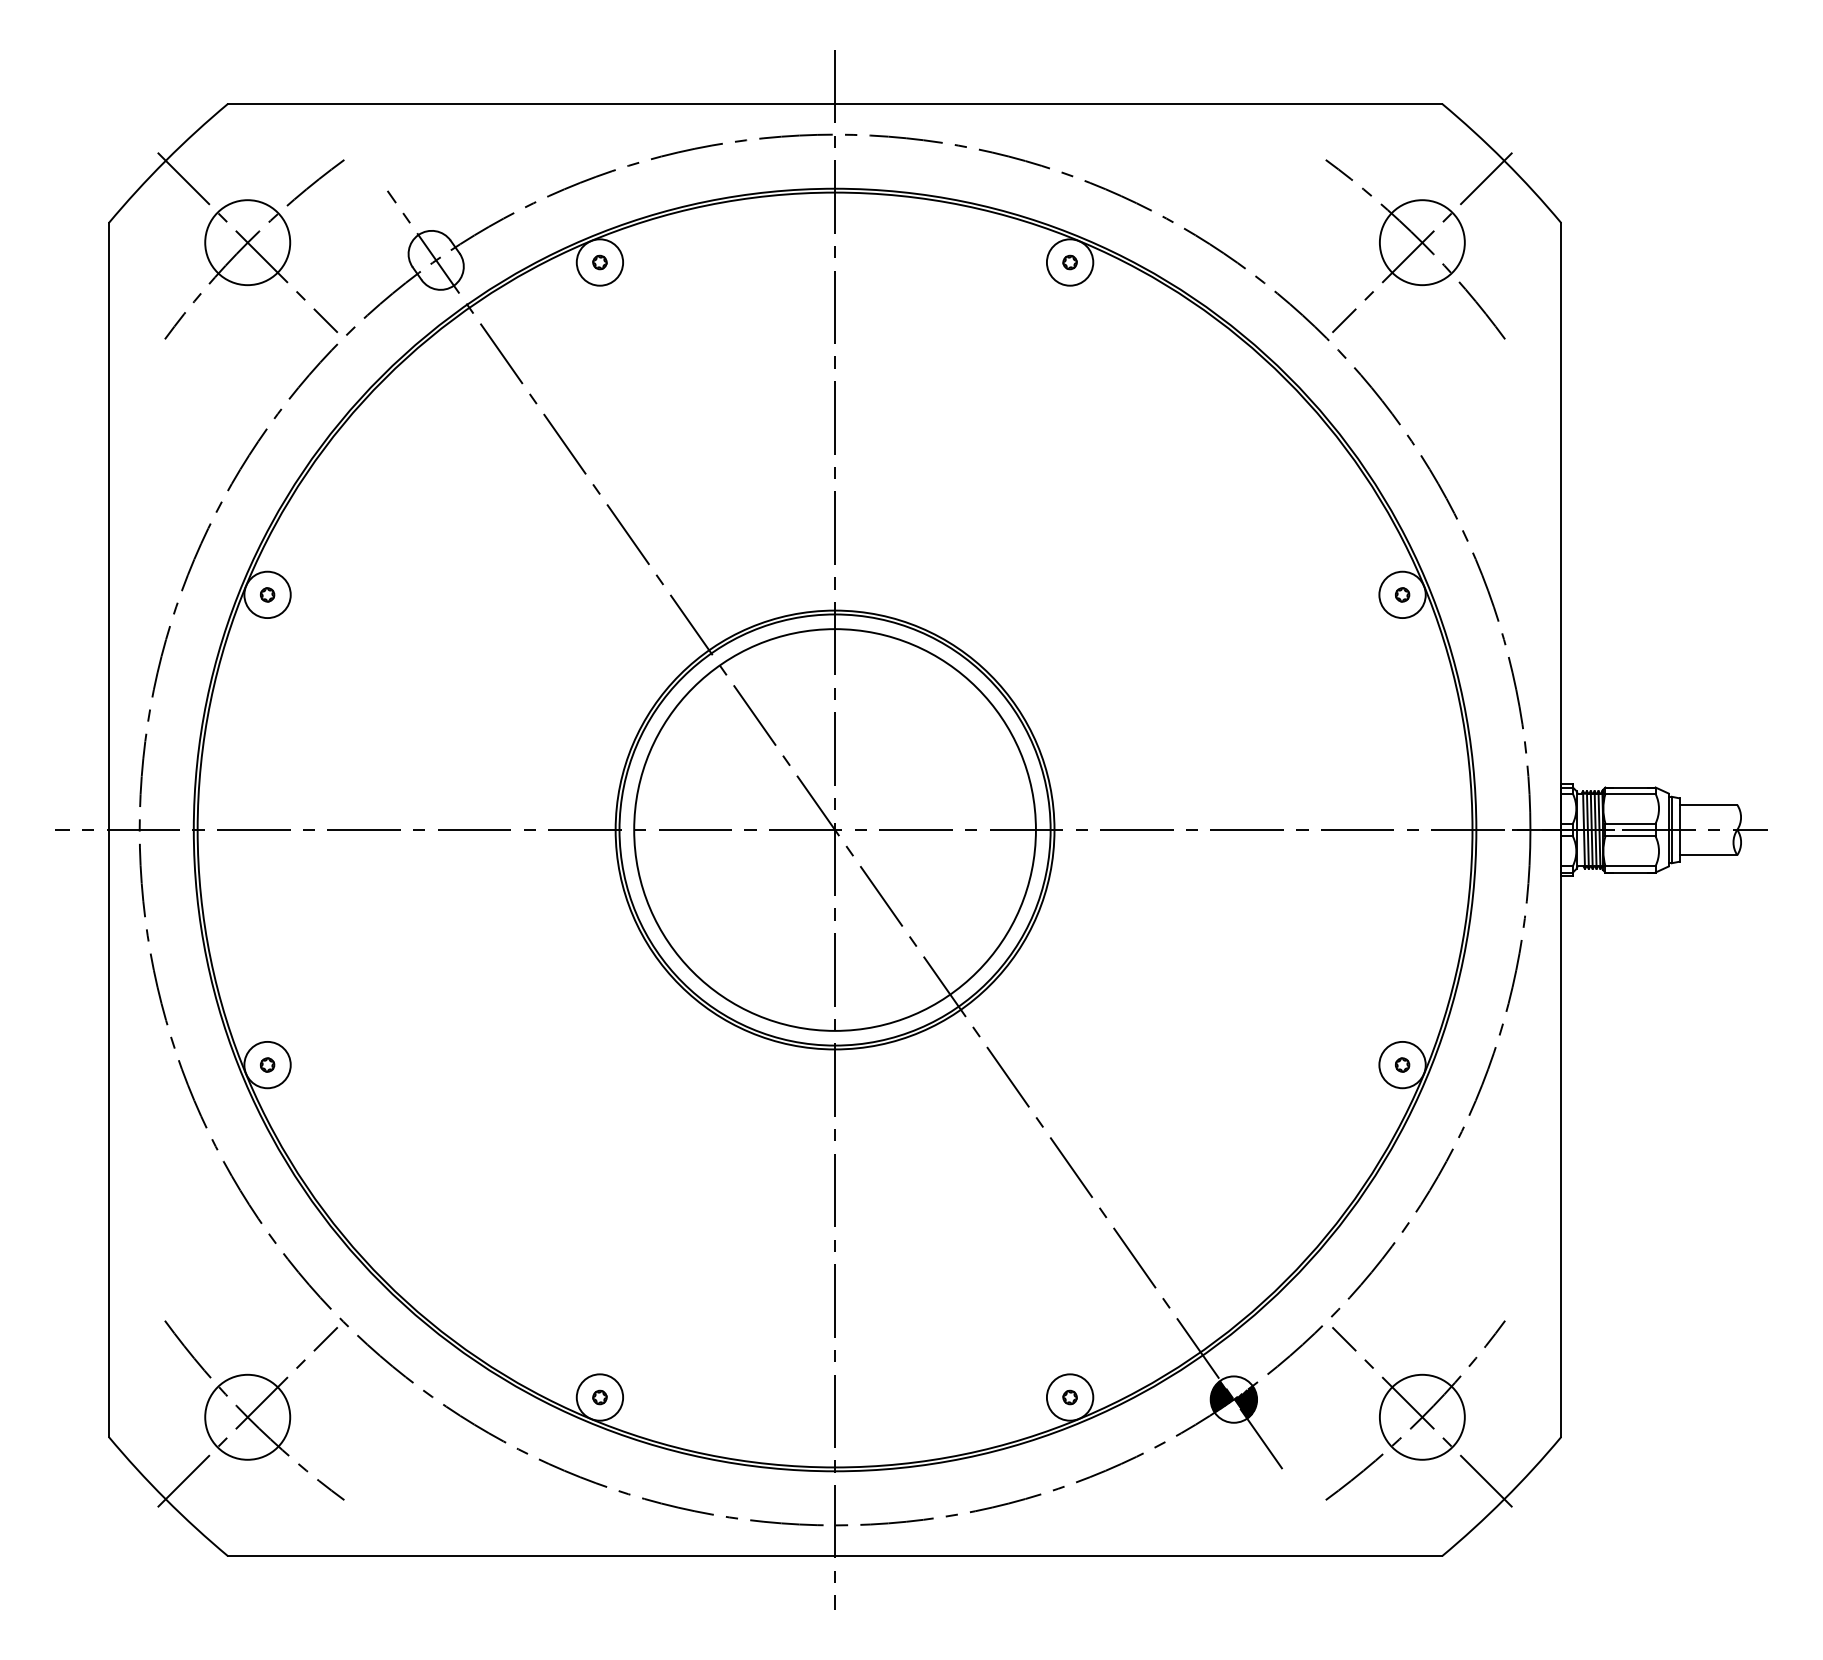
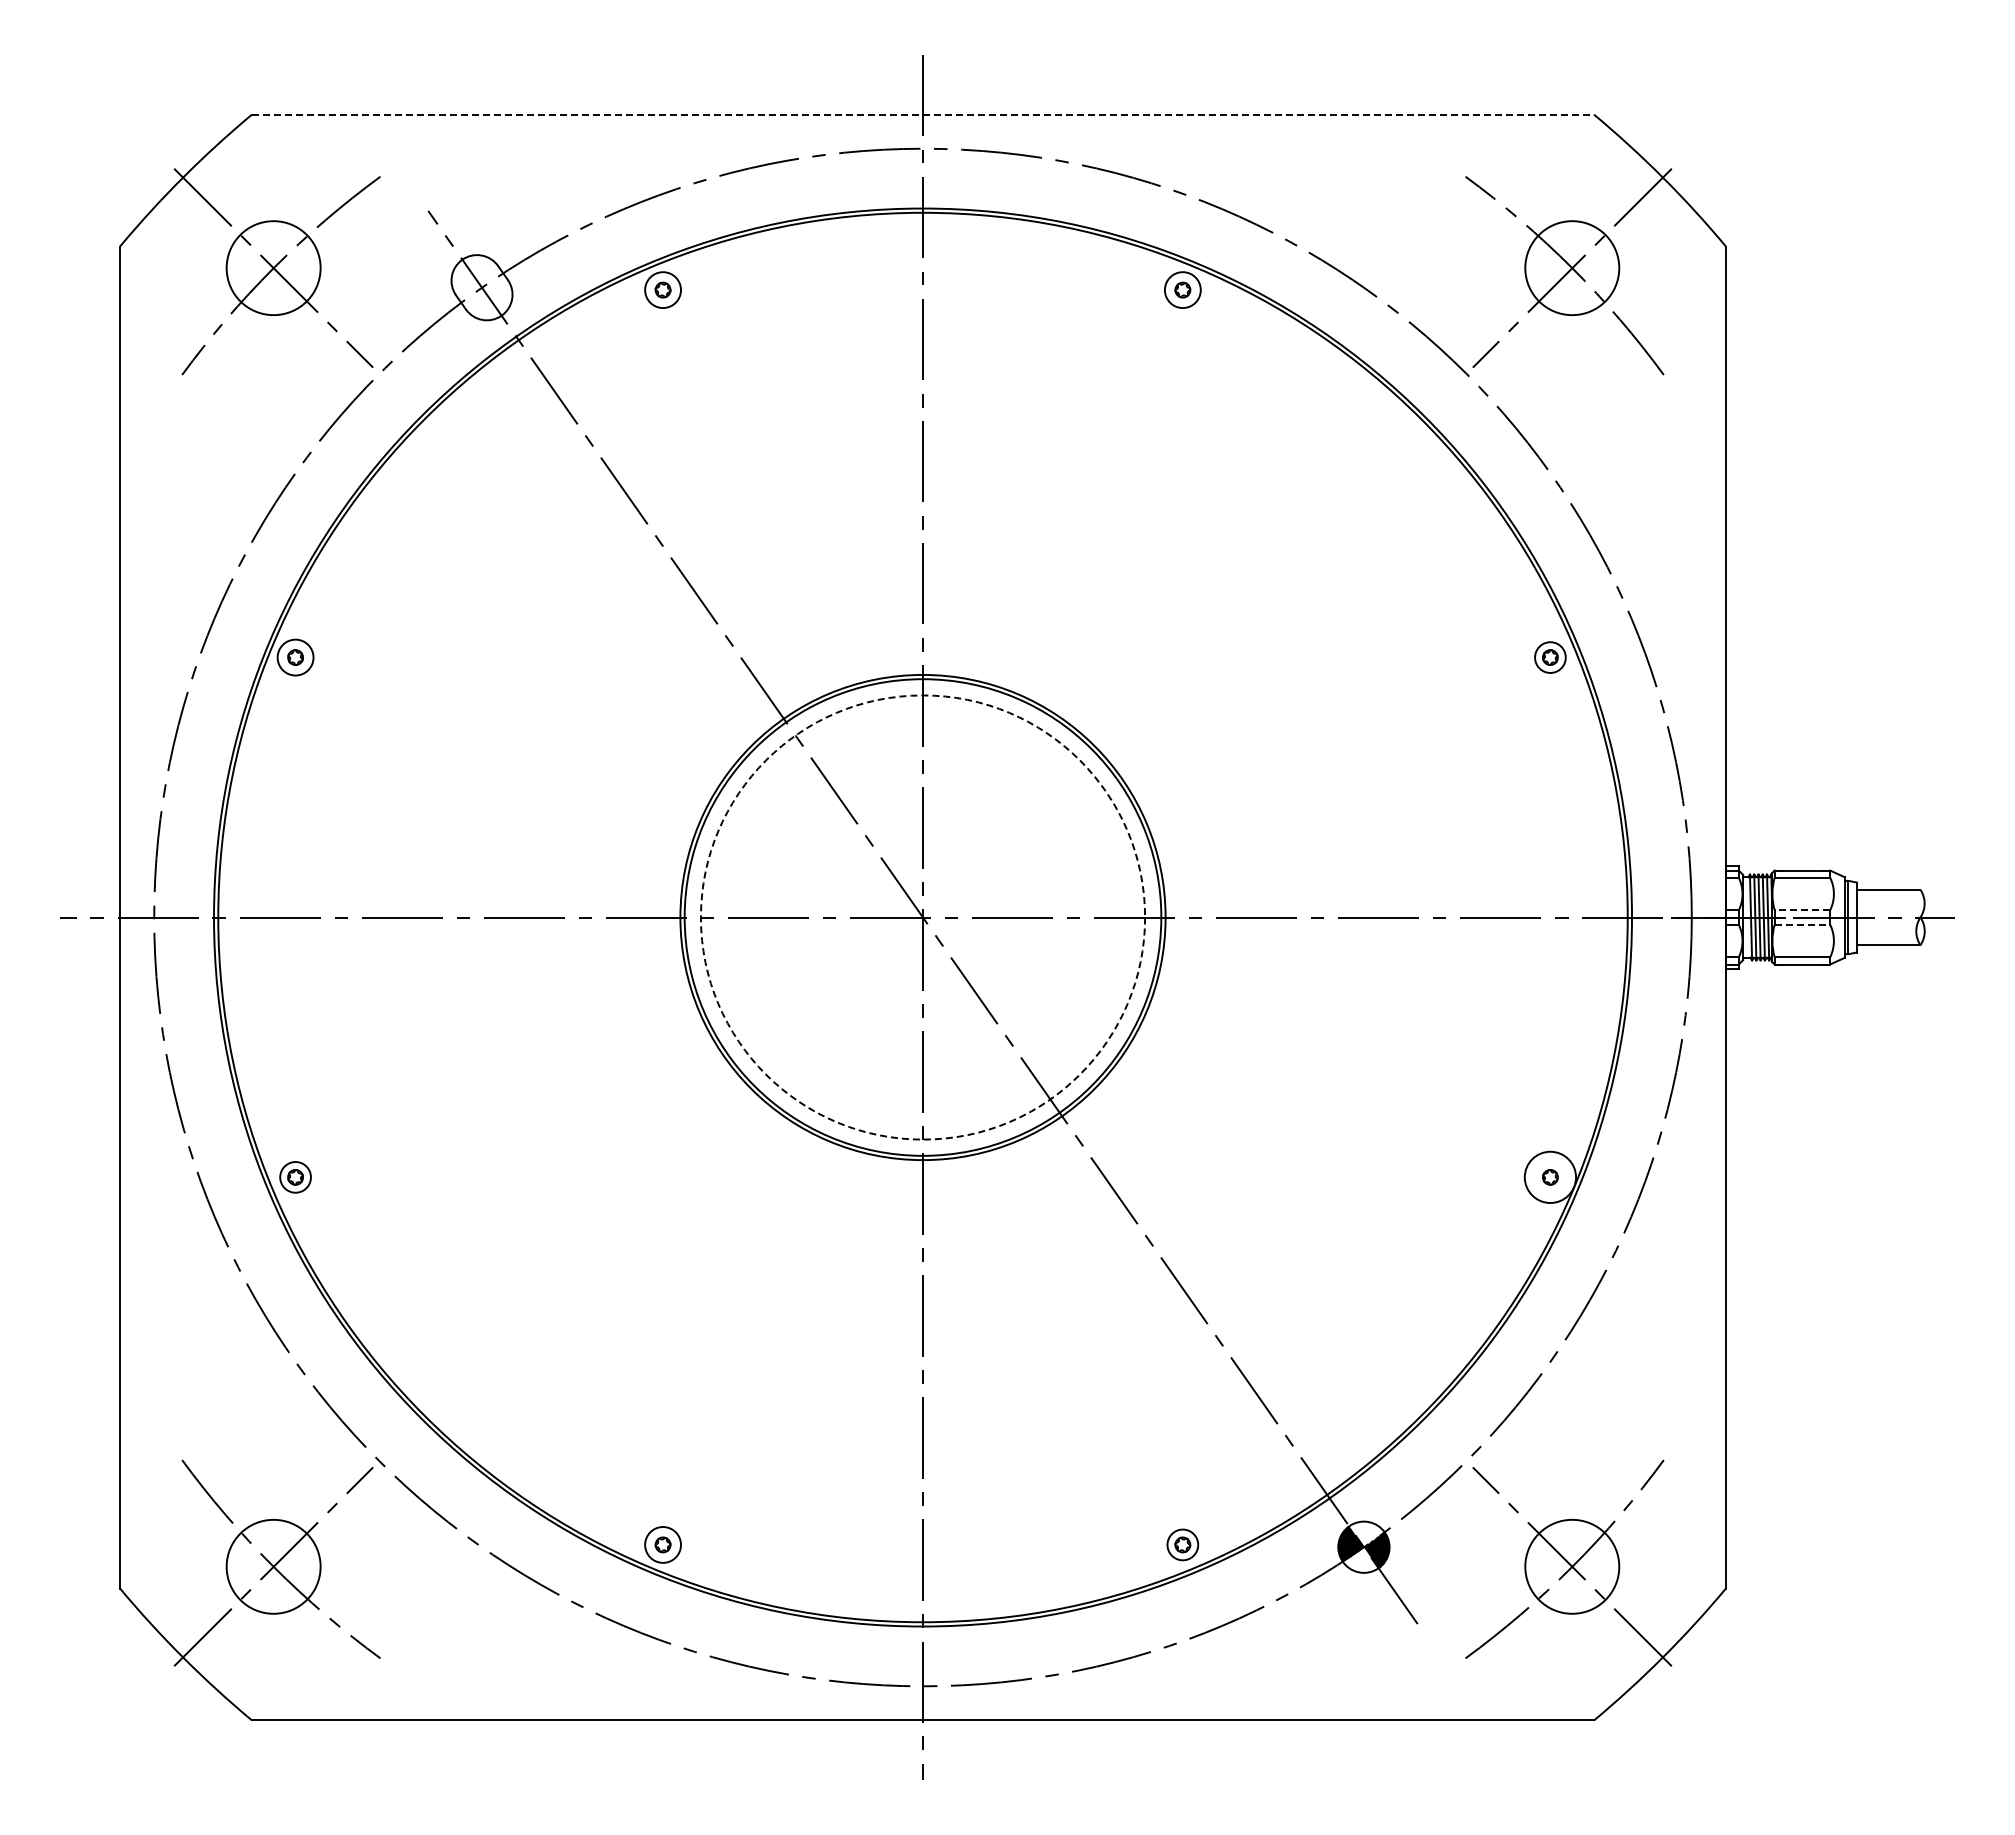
line: (835, 103) -> (923, 114), solid -> dashed
circle: (599, 261) -> (662, 289), size x0.7
circle: (1069, 261) -> (1182, 289), size x0.7
circle: (267, 594) -> (295, 657), size x0.7
circle: (1402, 594) -> (1550, 657), size x0.6
line: (1630, 823) -> (1802, 910), solid -> dashed
circle: (834, 830) -> (922, 917), solid -> dashed
line: (1630, 836) -> (1802, 924), solid -> dashed
circle: (267, 1065) -> (295, 1177), size x0.6
circle: (599, 1397) -> (662, 1544), size x0.7
circle: (1069, 1397) -> (1182, 1544), size x0.6

